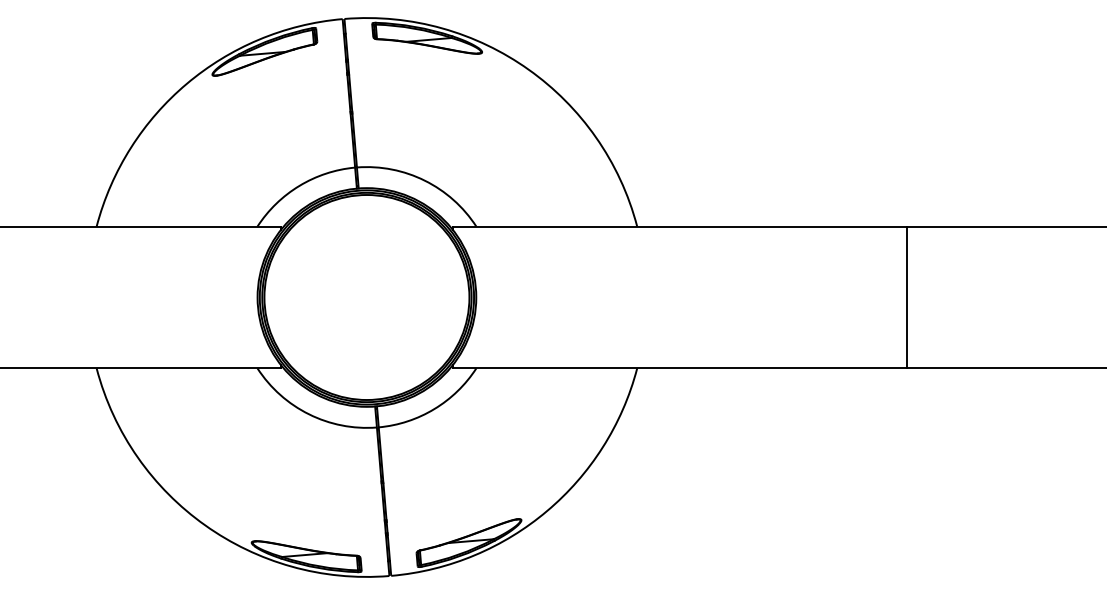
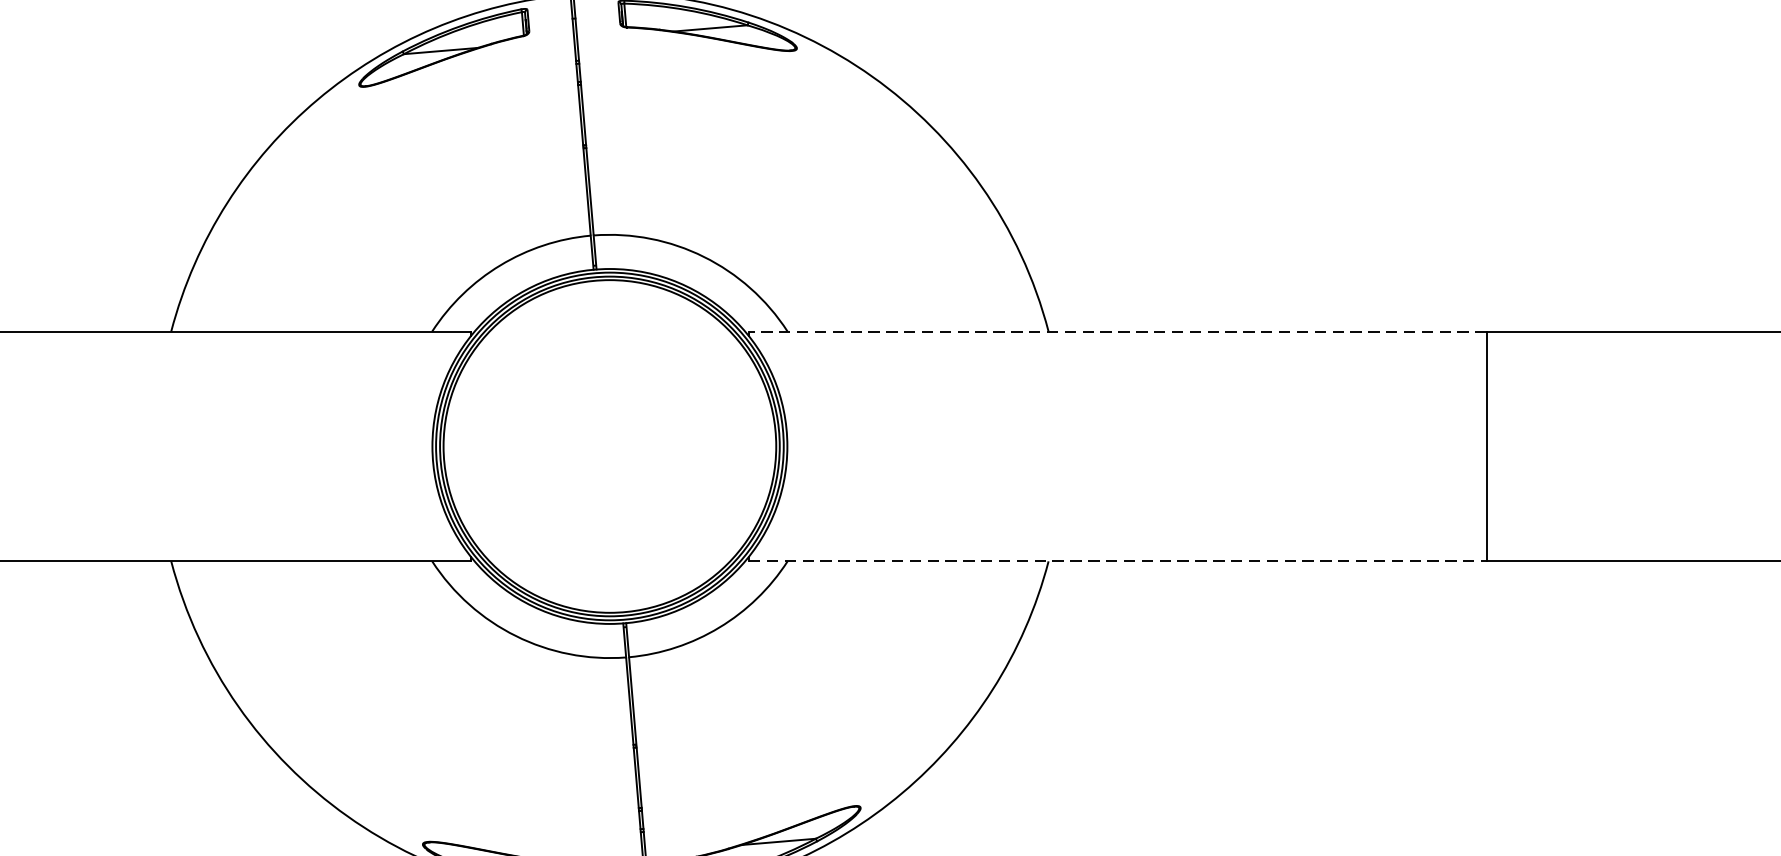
line: (679, 226) -> (1117, 331), solid -> dashed
line: (680, 368) -> (1118, 561), solid -> dashed

